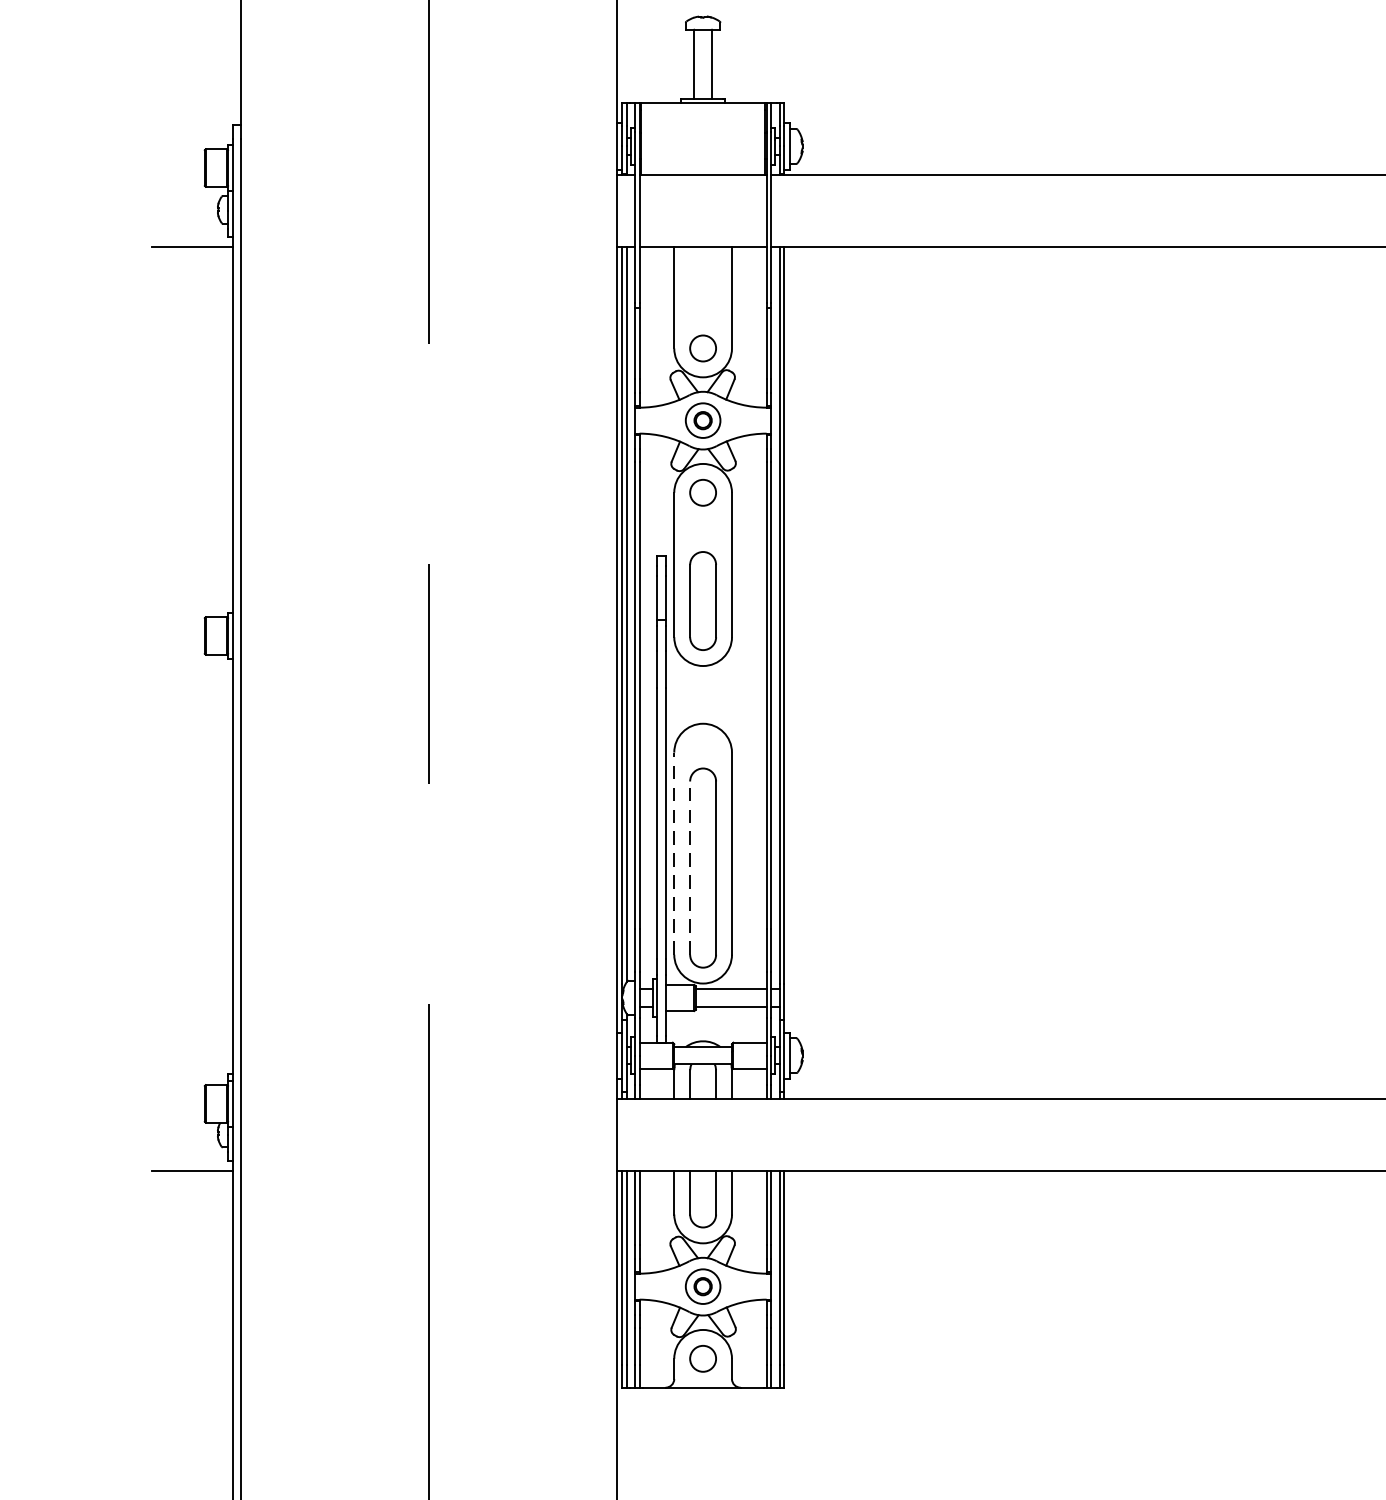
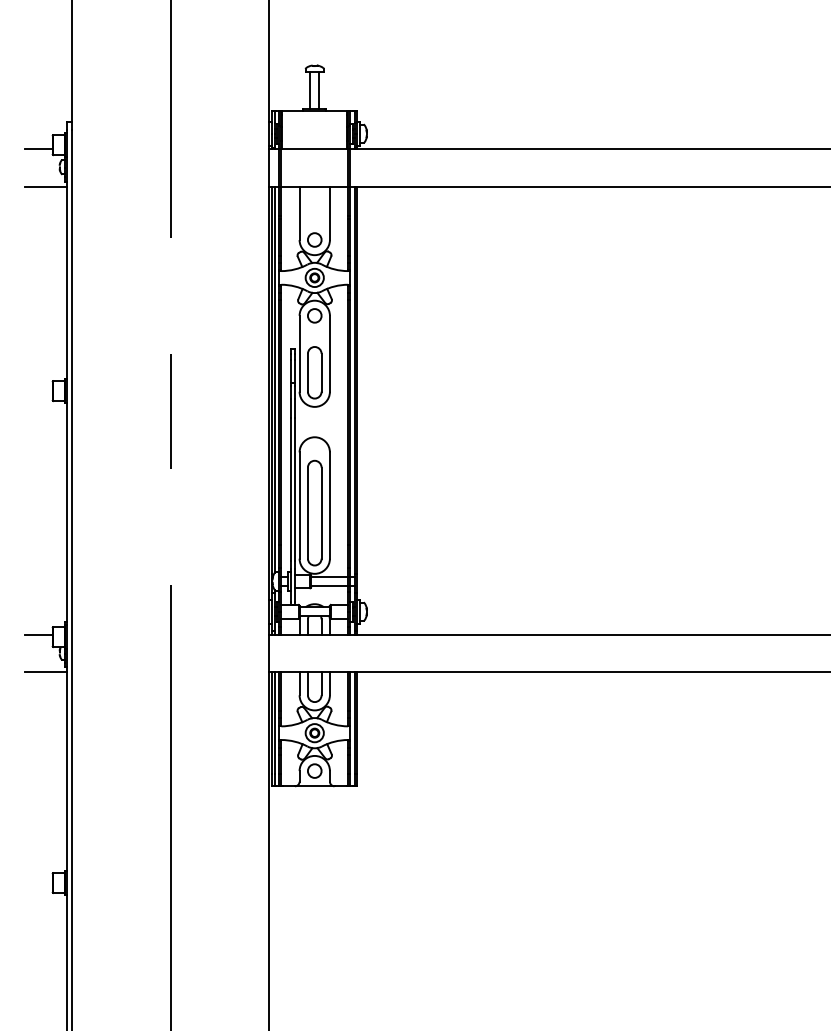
line: (177, 174) -> (38, 148), added
line: (674, 853) -> (299, 505), dashed -> solid
line: (689, 868) -> (307, 513), dashed -> solid
line: (177, 1098) -> (38, 634), added

